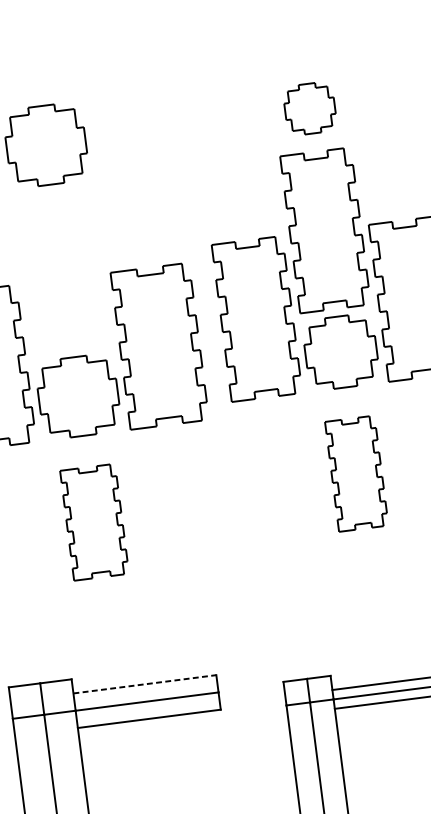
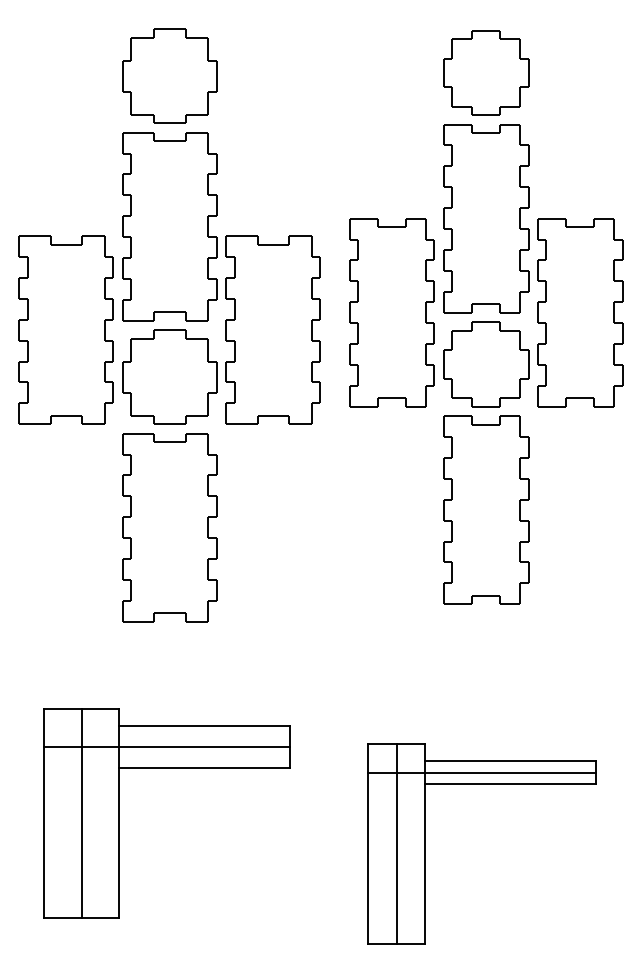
part: (310, 108) -> (486, 72), size x1.43
part: (62, 270) -> (169, 226), added
part: (356, 473) -> (486, 509), size x1.43
part: (94, 522) -> (169, 527), size x1.43
line: (144, 684) -> (204, 726), dashed -> solid

